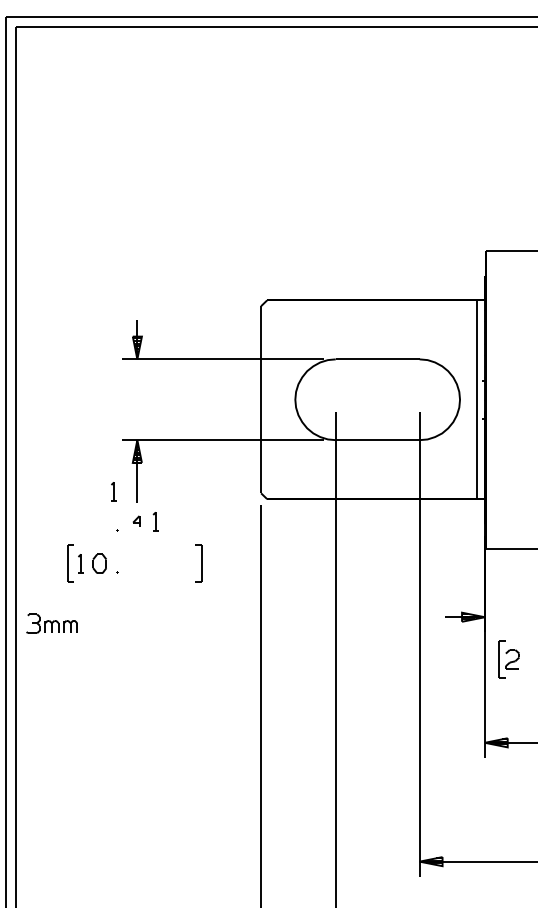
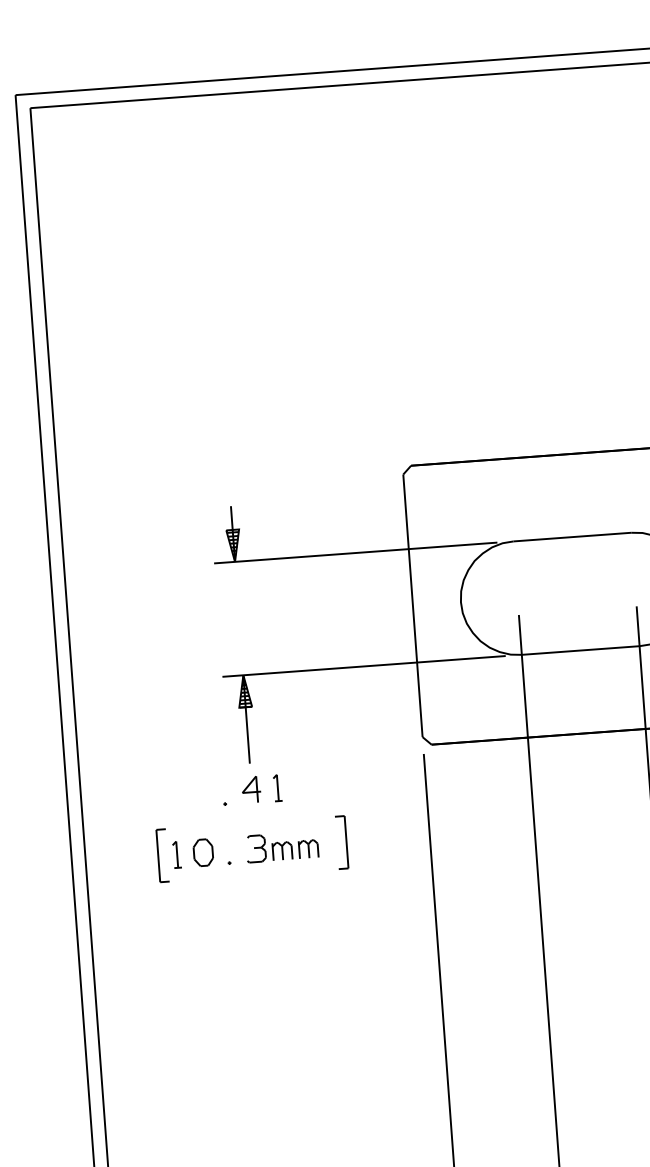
part: (113, 491) -> (215, 749), removed
part: (136, 521) -> (250, 789), size x1.67
part: (51, 623) -> (281, 846), moved

